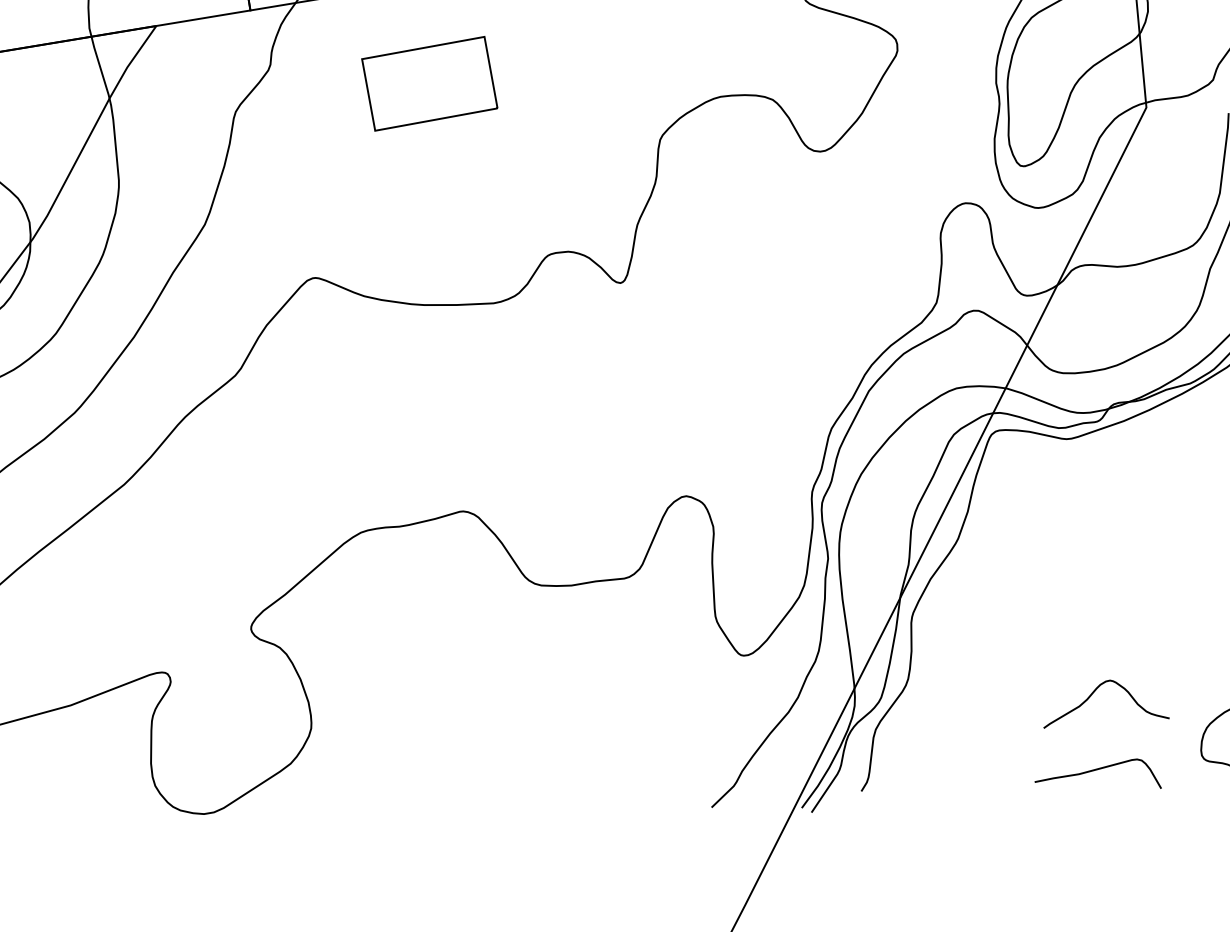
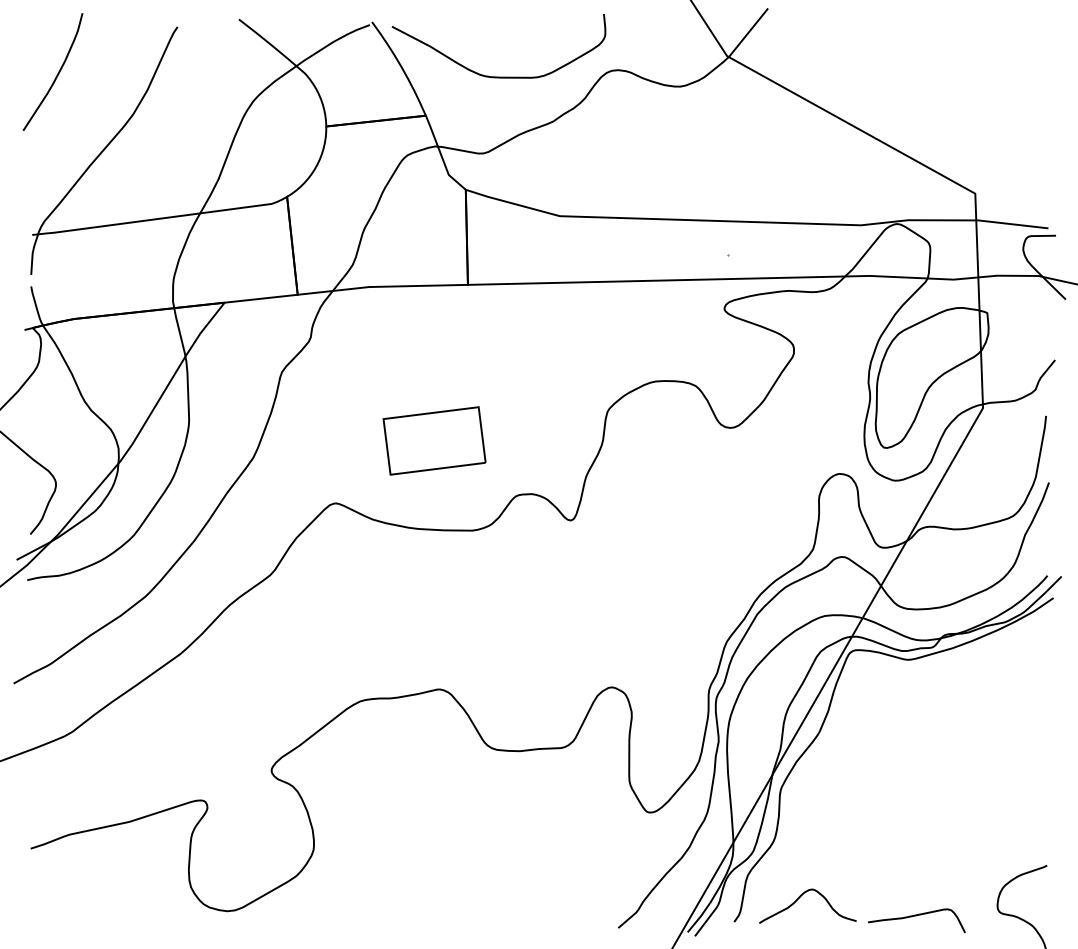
part: (429, 83) -> (434, 440), moved
curve: (1095, 691) -> (800, 897), moved

